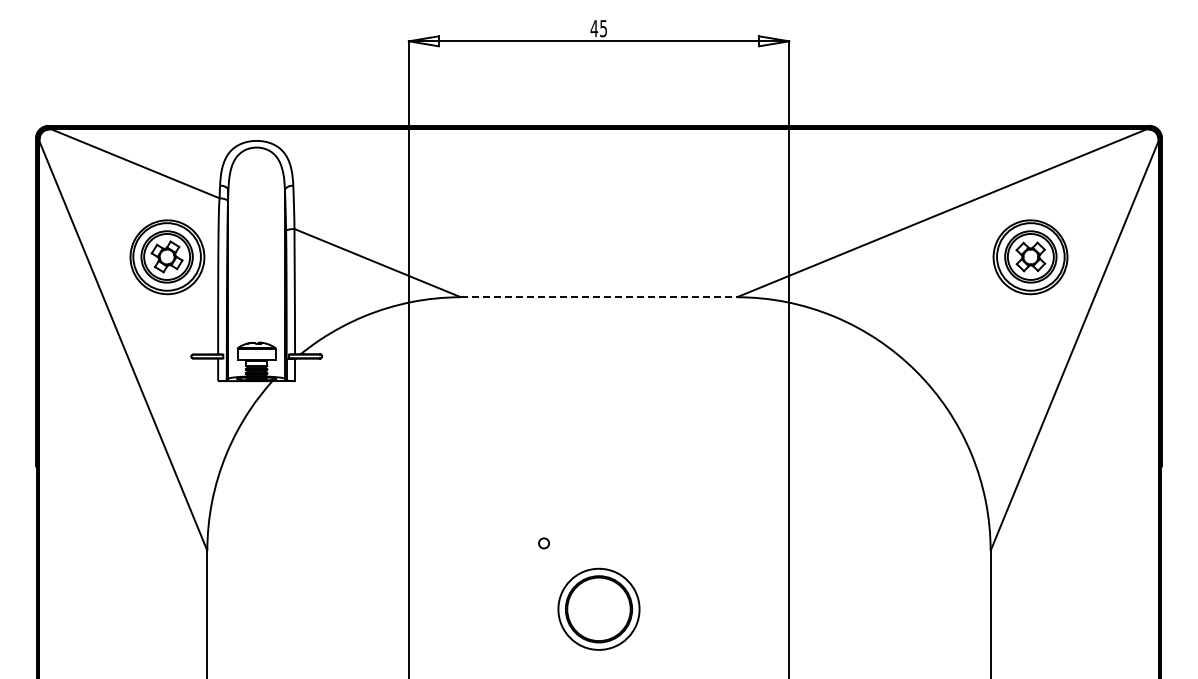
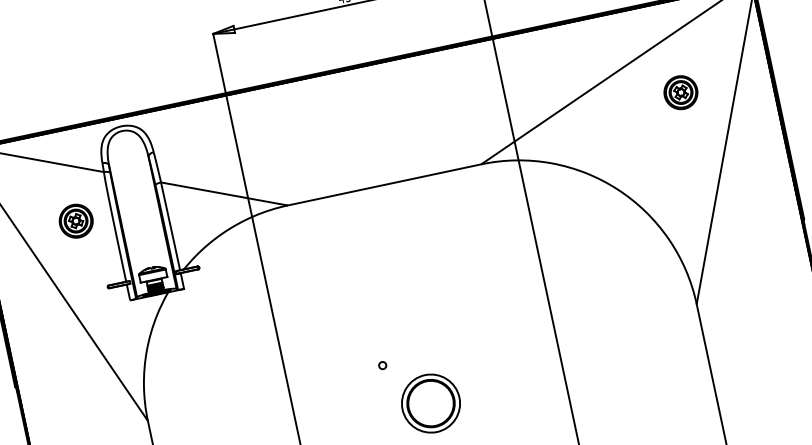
part: (167, 257) -> (76, 221), size x0.62
part: (1030, 257) -> (680, 92), size x0.62
line: (599, 297) -> (384, 185), dashed -> solid

